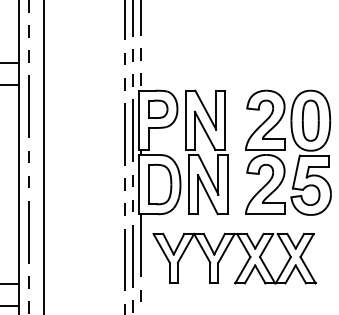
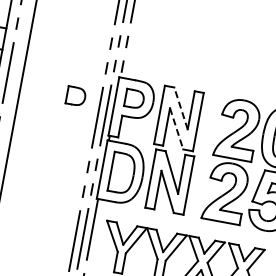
line: (205, 109) -> (180, 107), solid -> dashed
part: (100, 116) -> (76, 95), added
line: (205, 130) -> (177, 128), solid -> dashed

